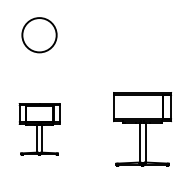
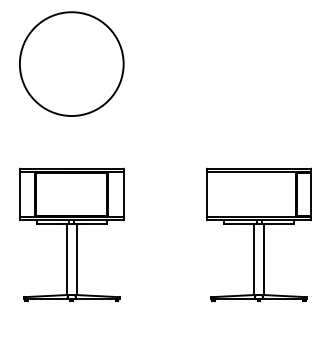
circle: (39, 34) -> (71, 62), size x1.67
part: (39, 129) -> (71, 235), size x1.43

